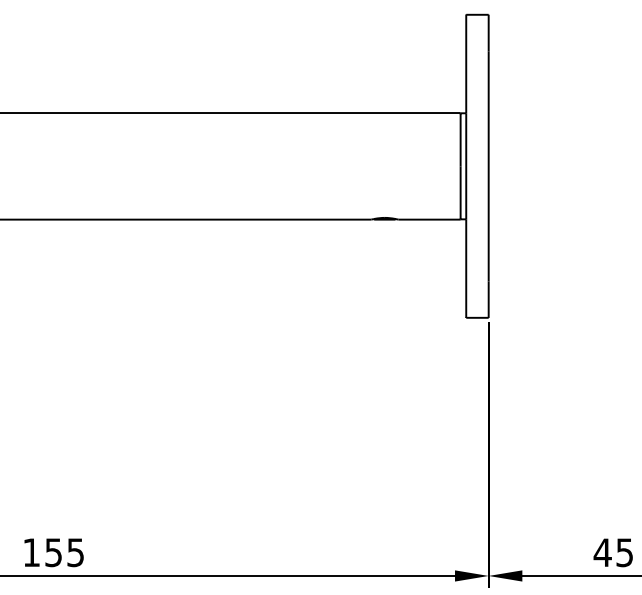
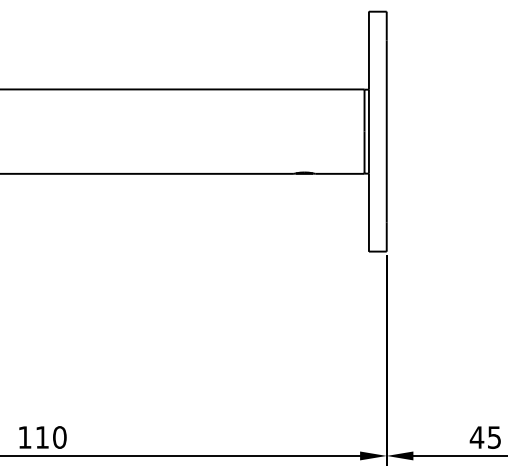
text: (63, 552) -> (50, 437), 155 -> 110

